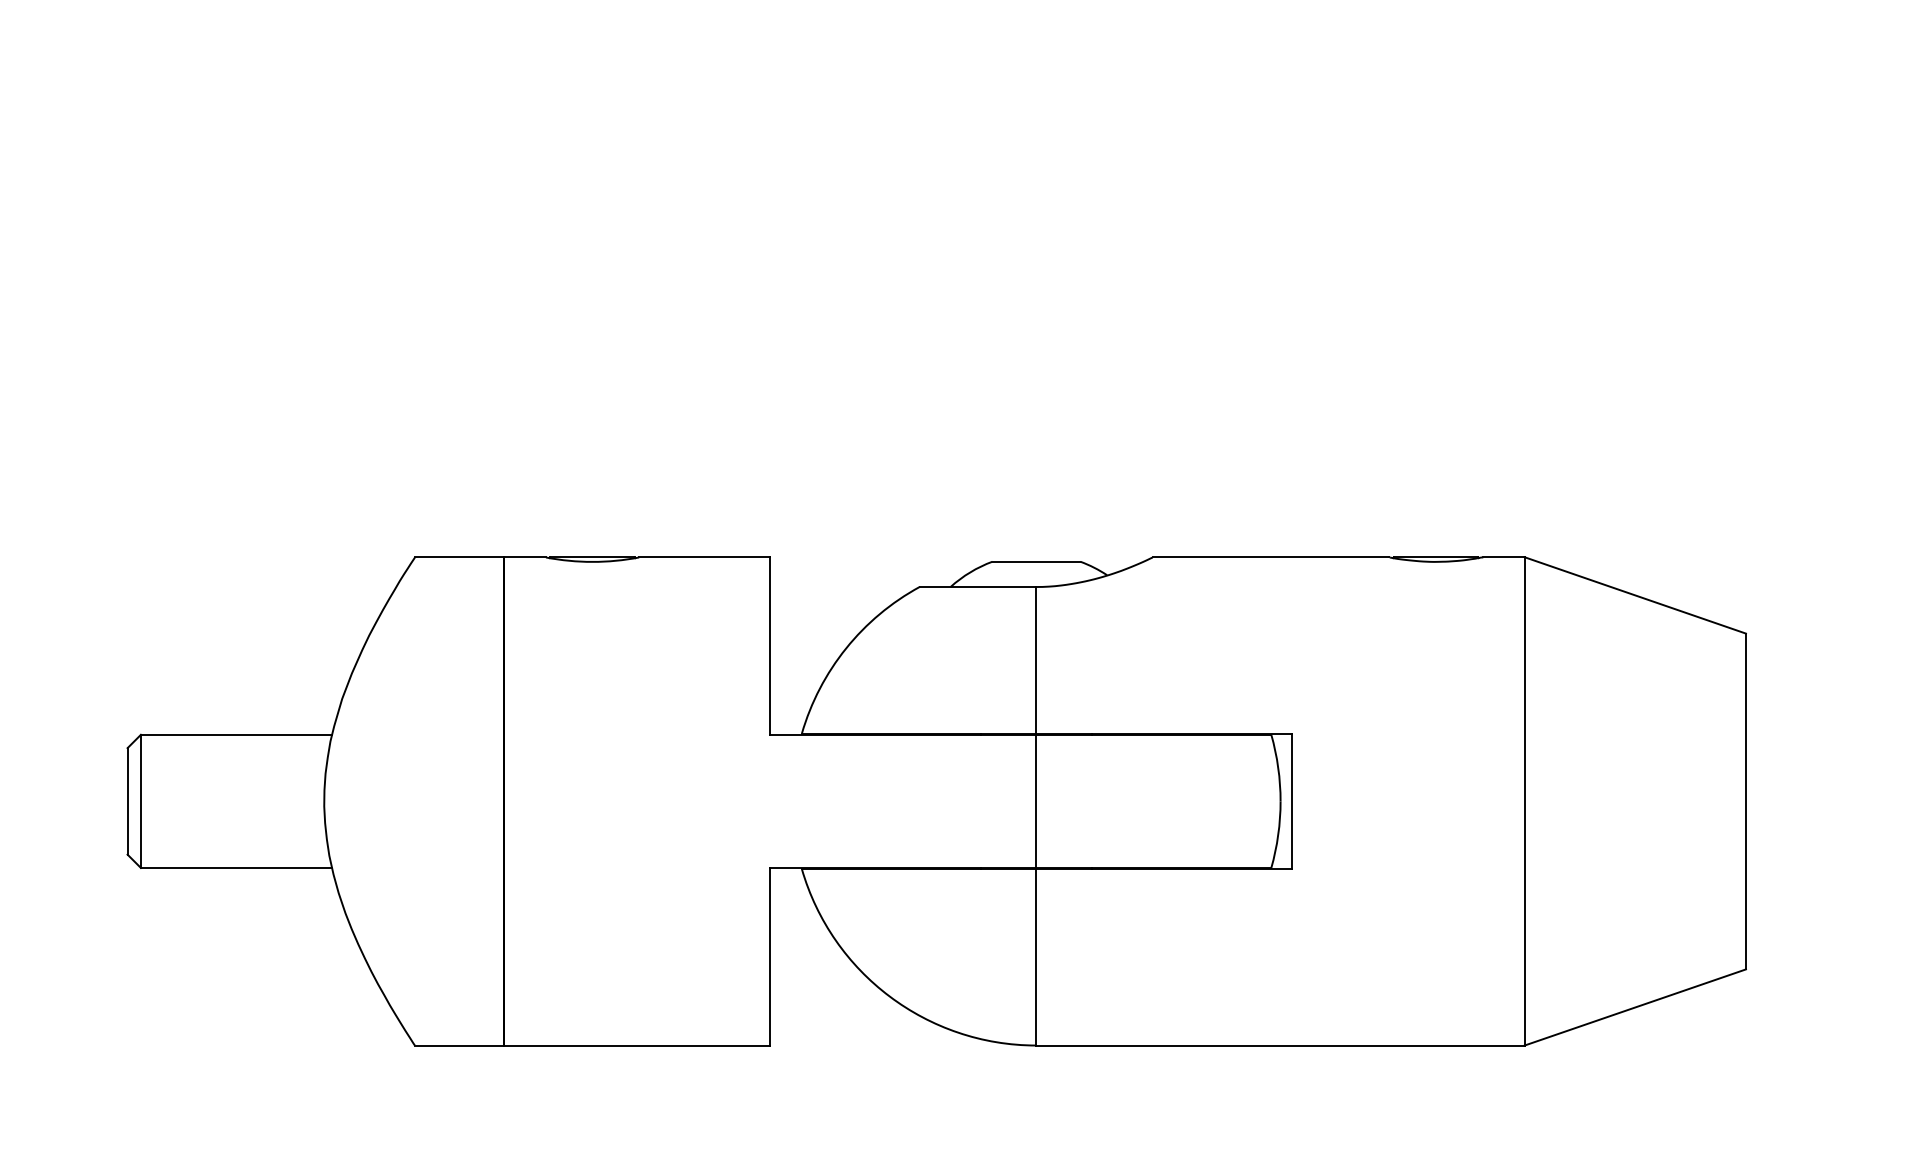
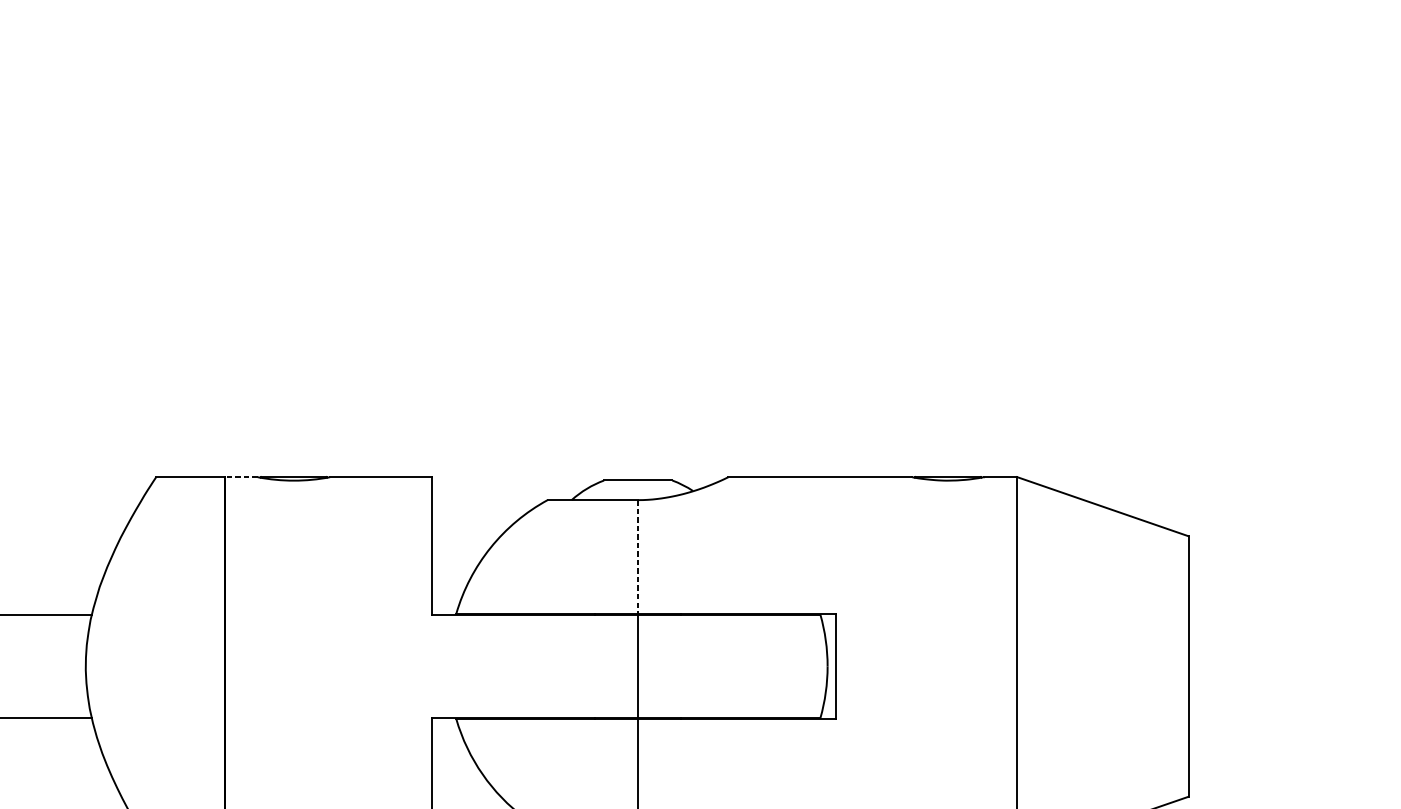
line: (524, 557) -> (241, 477), solid -> dashed
line: (1036, 660) -> (638, 557), solid -> dashed

